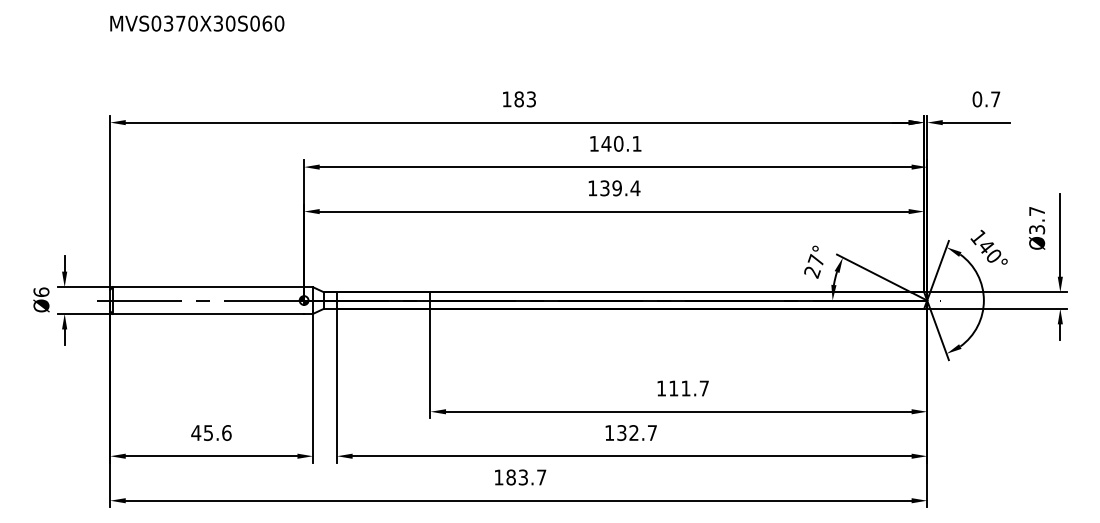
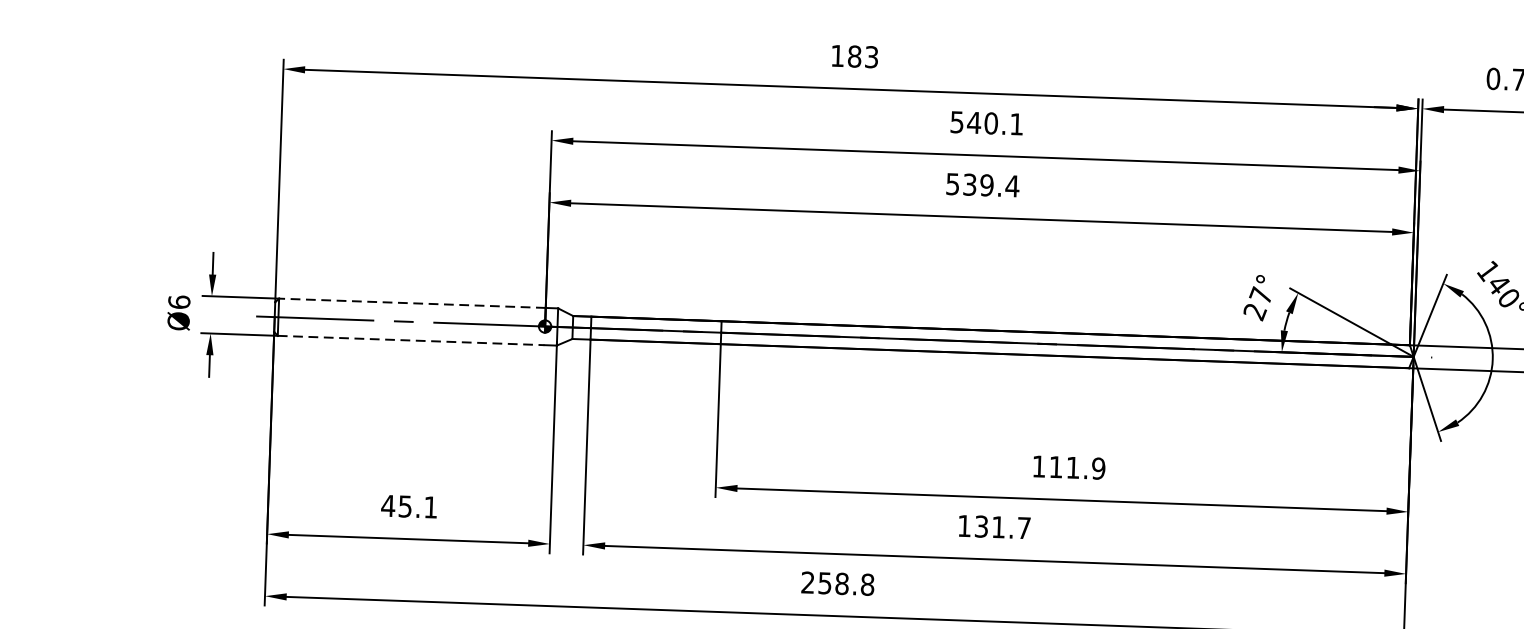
text: (593, 143) -> (956, 121), 140.1 -> 540.1
text: (592, 188) -> (952, 184), 139.4 -> 539.4
line: (208, 287) -> (412, 303), solid -> dashed
line: (208, 313) -> (411, 339), solid -> dashed
text: (704, 388) -> (1098, 468), 111.7 -> 111.9
text: (226, 432) -> (430, 506), 45.6 -> 45.1
text: (633, 432) -> (997, 526), 132.7 -> 131.7
text: (520, 477) -> (838, 583), 183.7 -> 258.8

